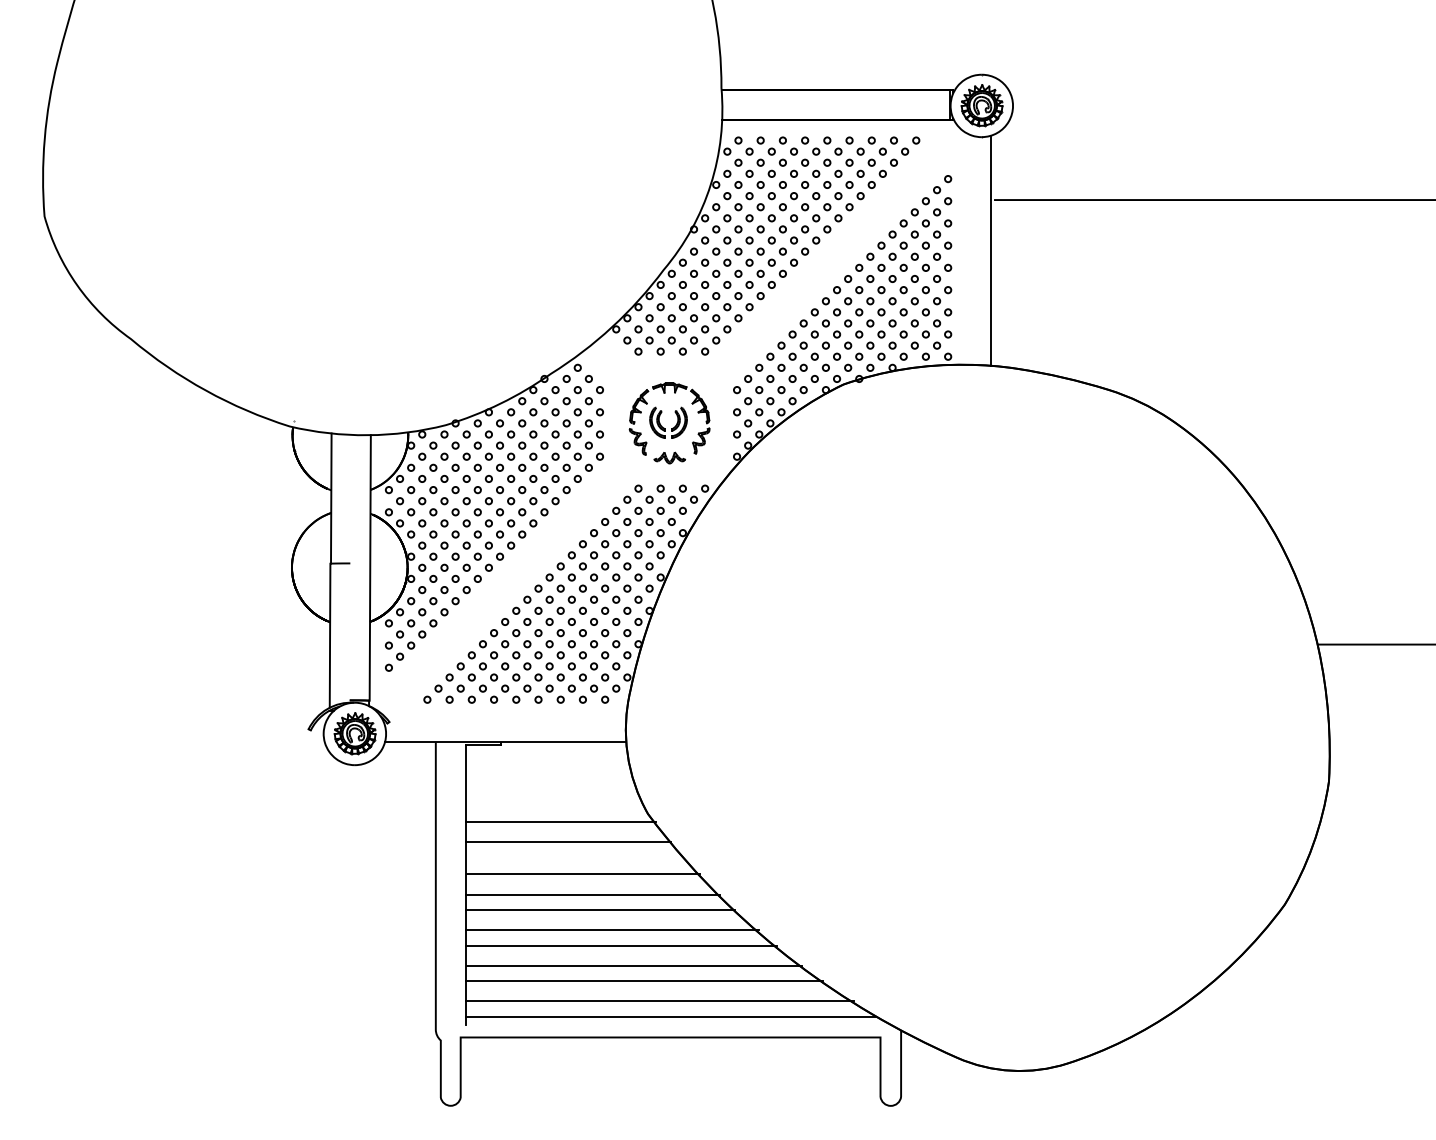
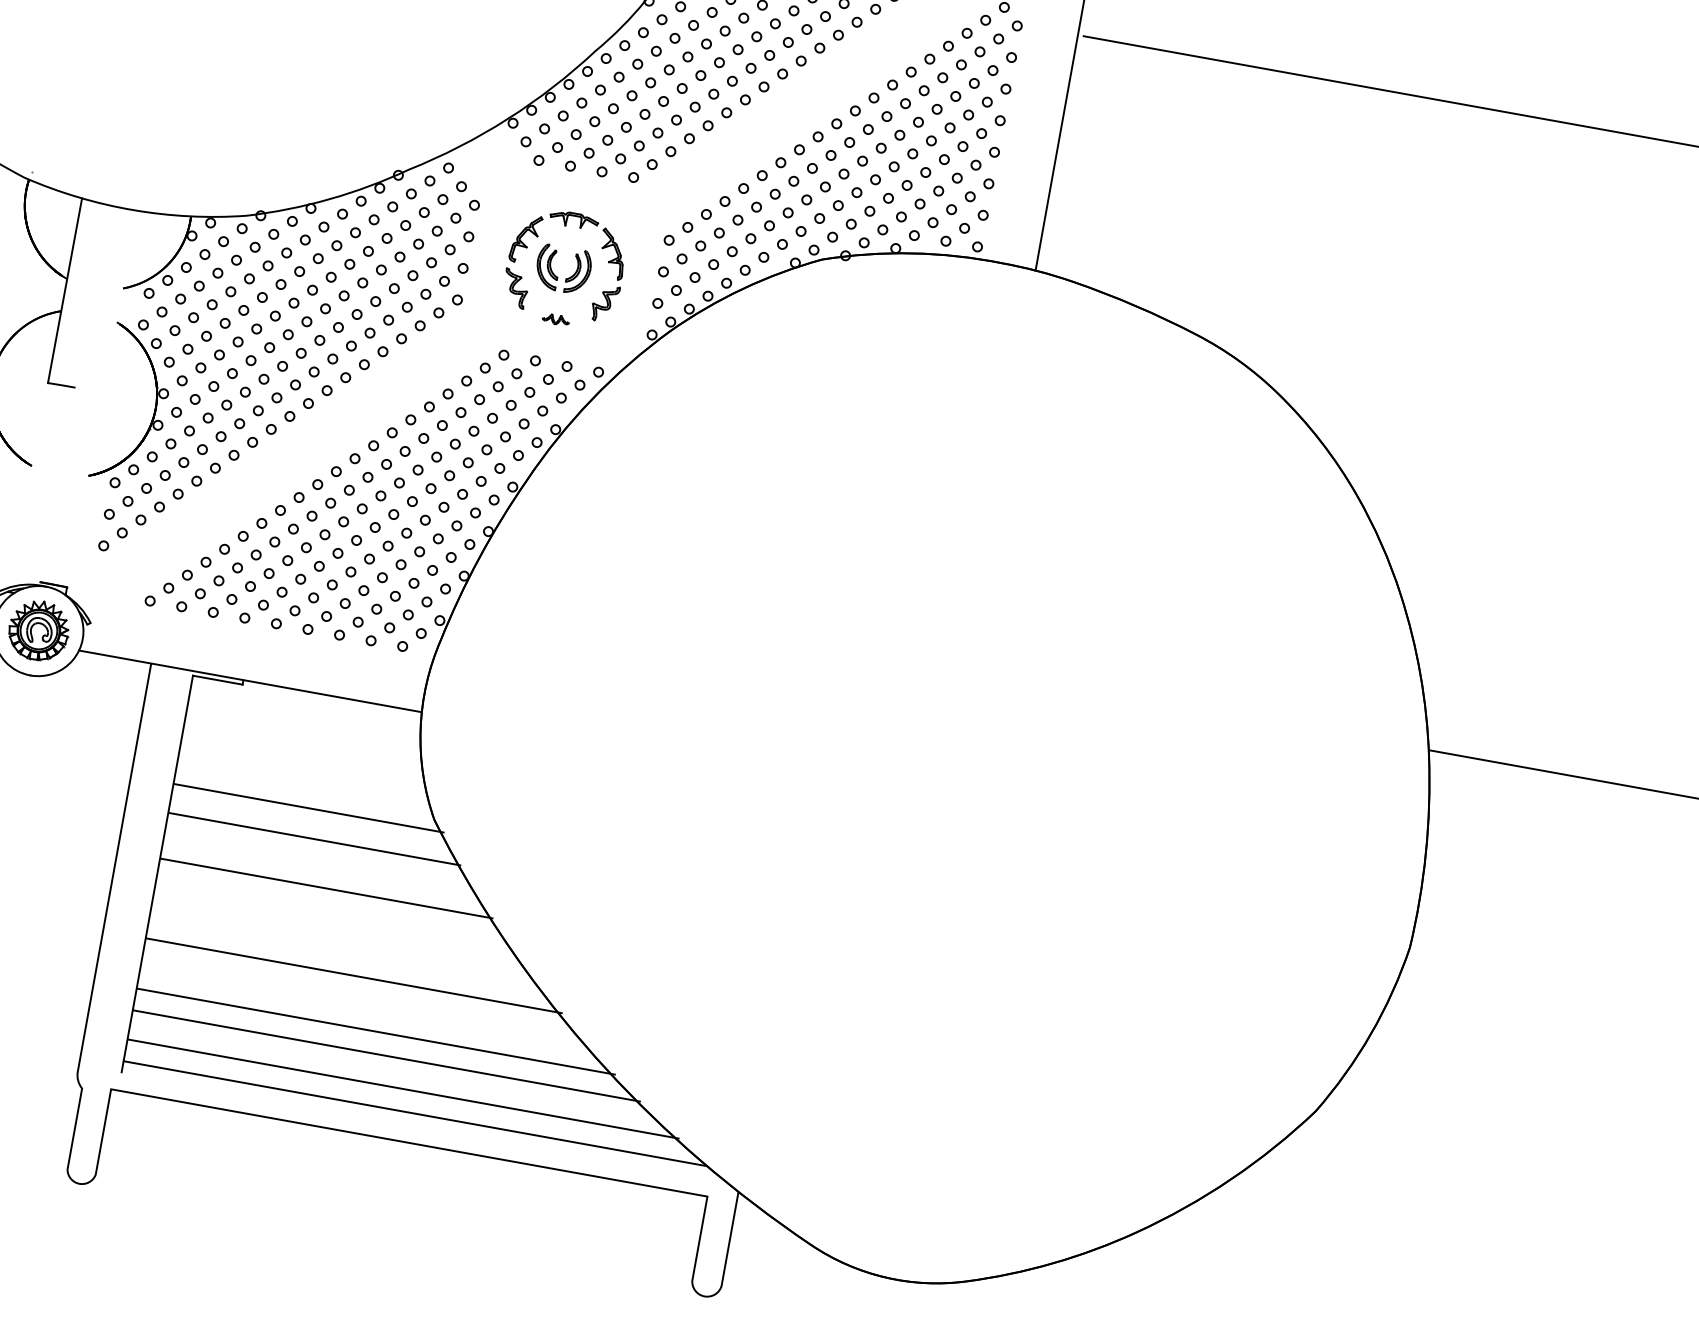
part: (669, 457) -> (555, 318), size x0.6
line: (369, 567) -> (101, 398), removed
line: (329, 635) -> (27, 484), removed
line: (592, 894) -> (334, 919), removed
line: (600, 909) -> (342, 943), removed
line: (621, 945) -> (363, 999), removed

